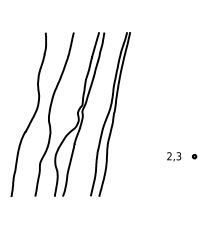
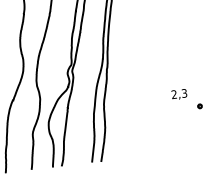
text: (174, 156) -> (179, 94), moved

